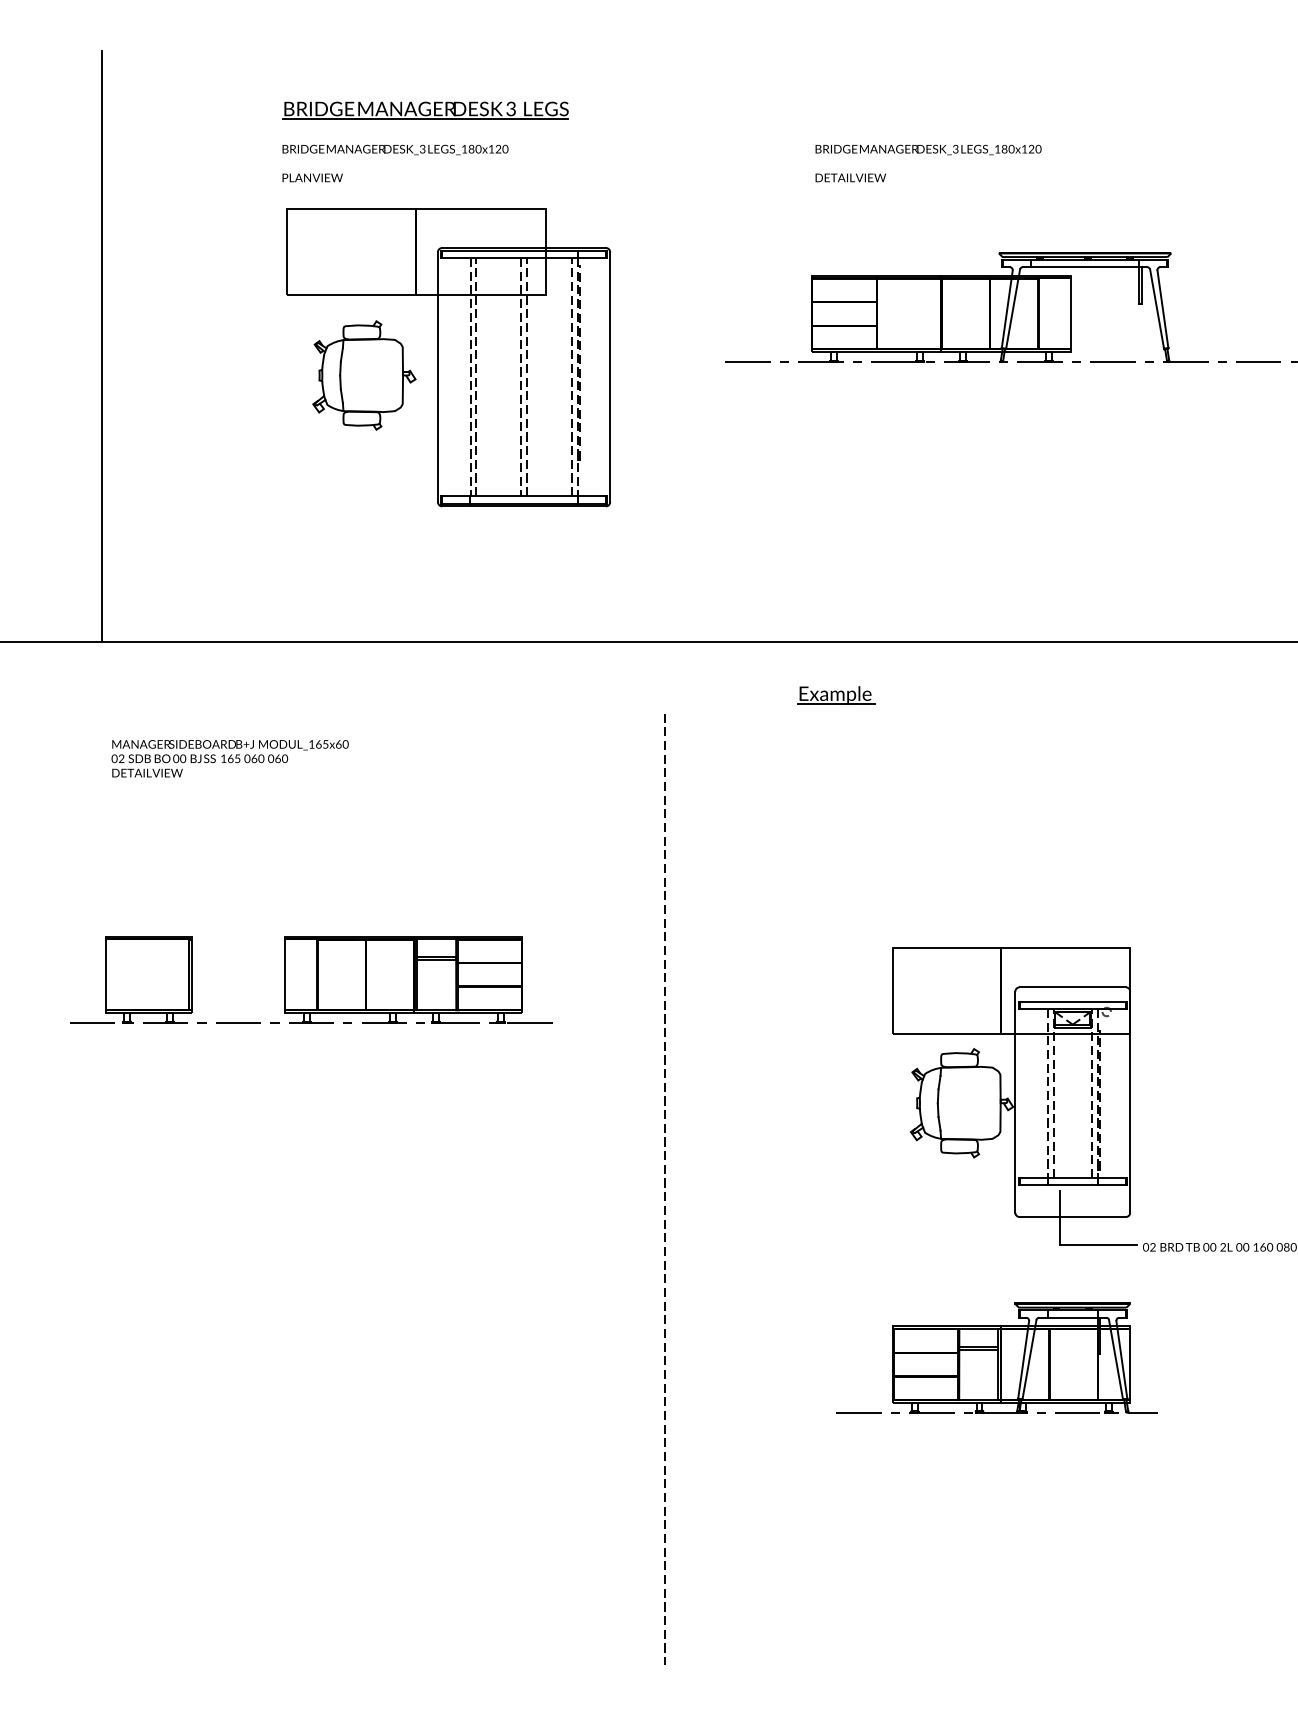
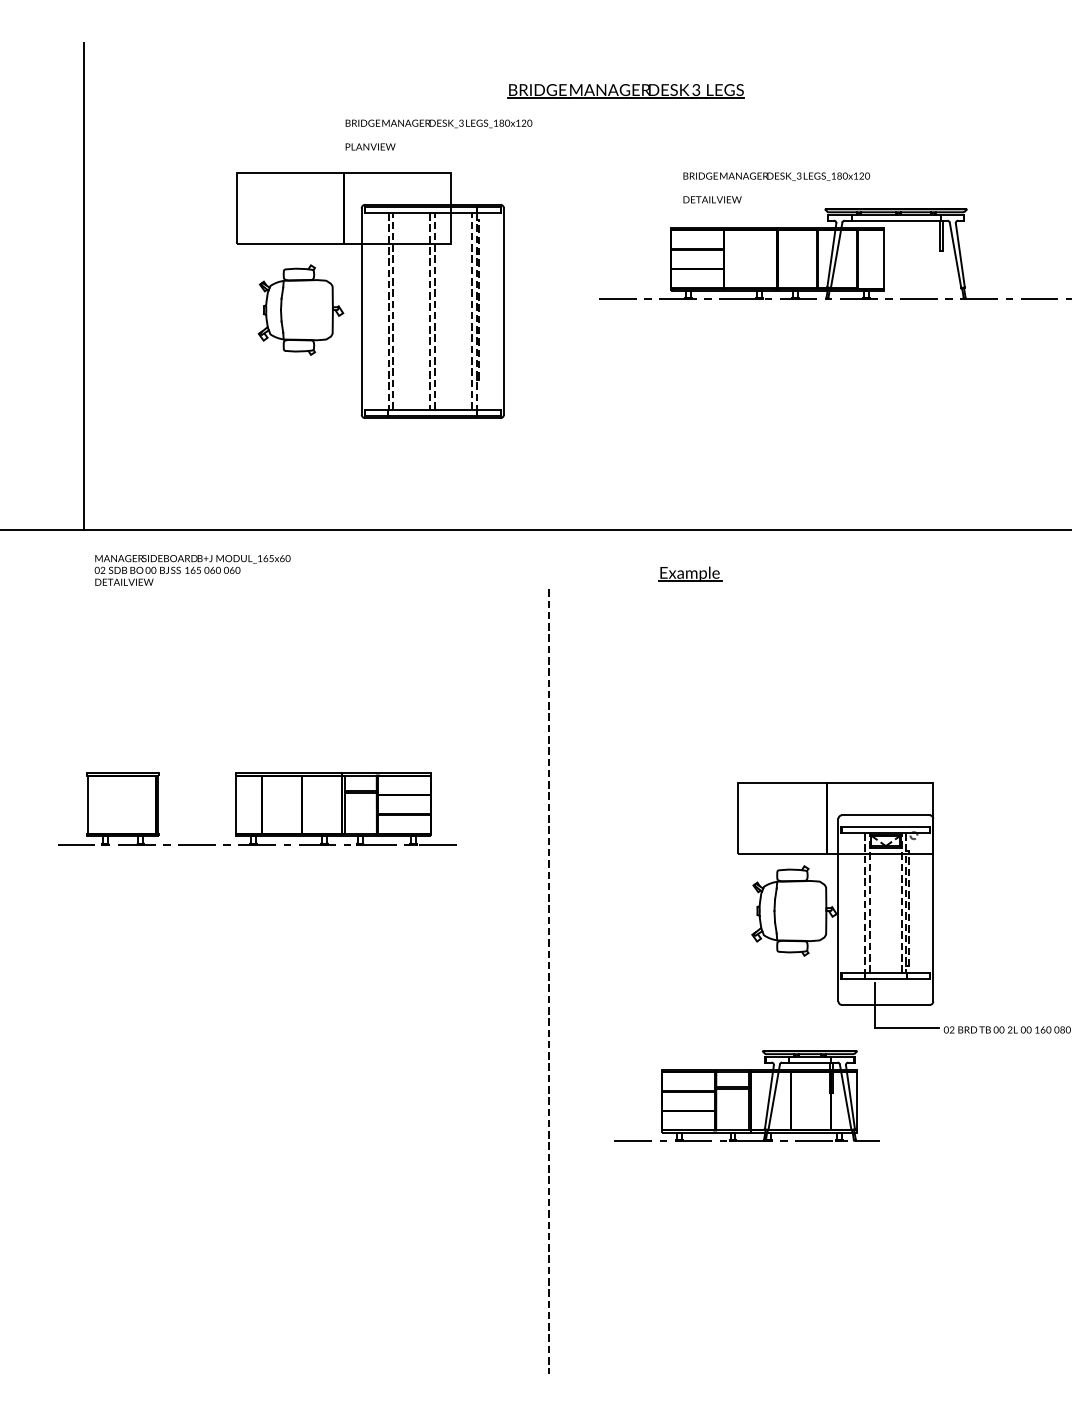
part: (425, 110) -> (625, 91), moved
text: (395, 163) -> (438, 135), moved
text: (928, 163) -> (776, 187), moved
text: (229, 758) -> (192, 570), moved
part: (996, 1357) -> (746, 1095), moved

